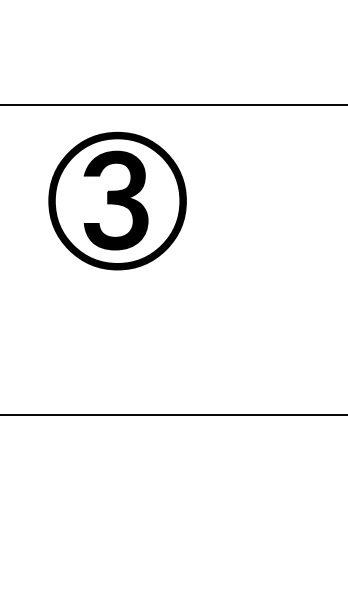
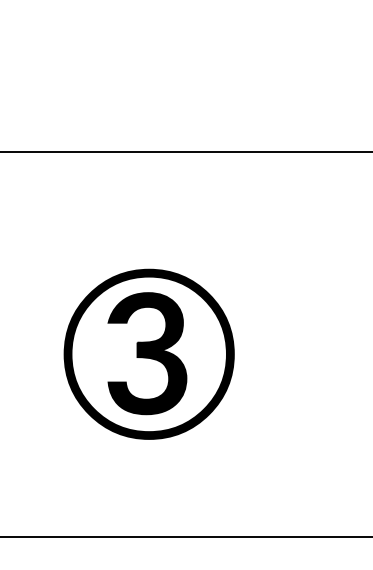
part: (117, 200) -> (149, 353), moved

